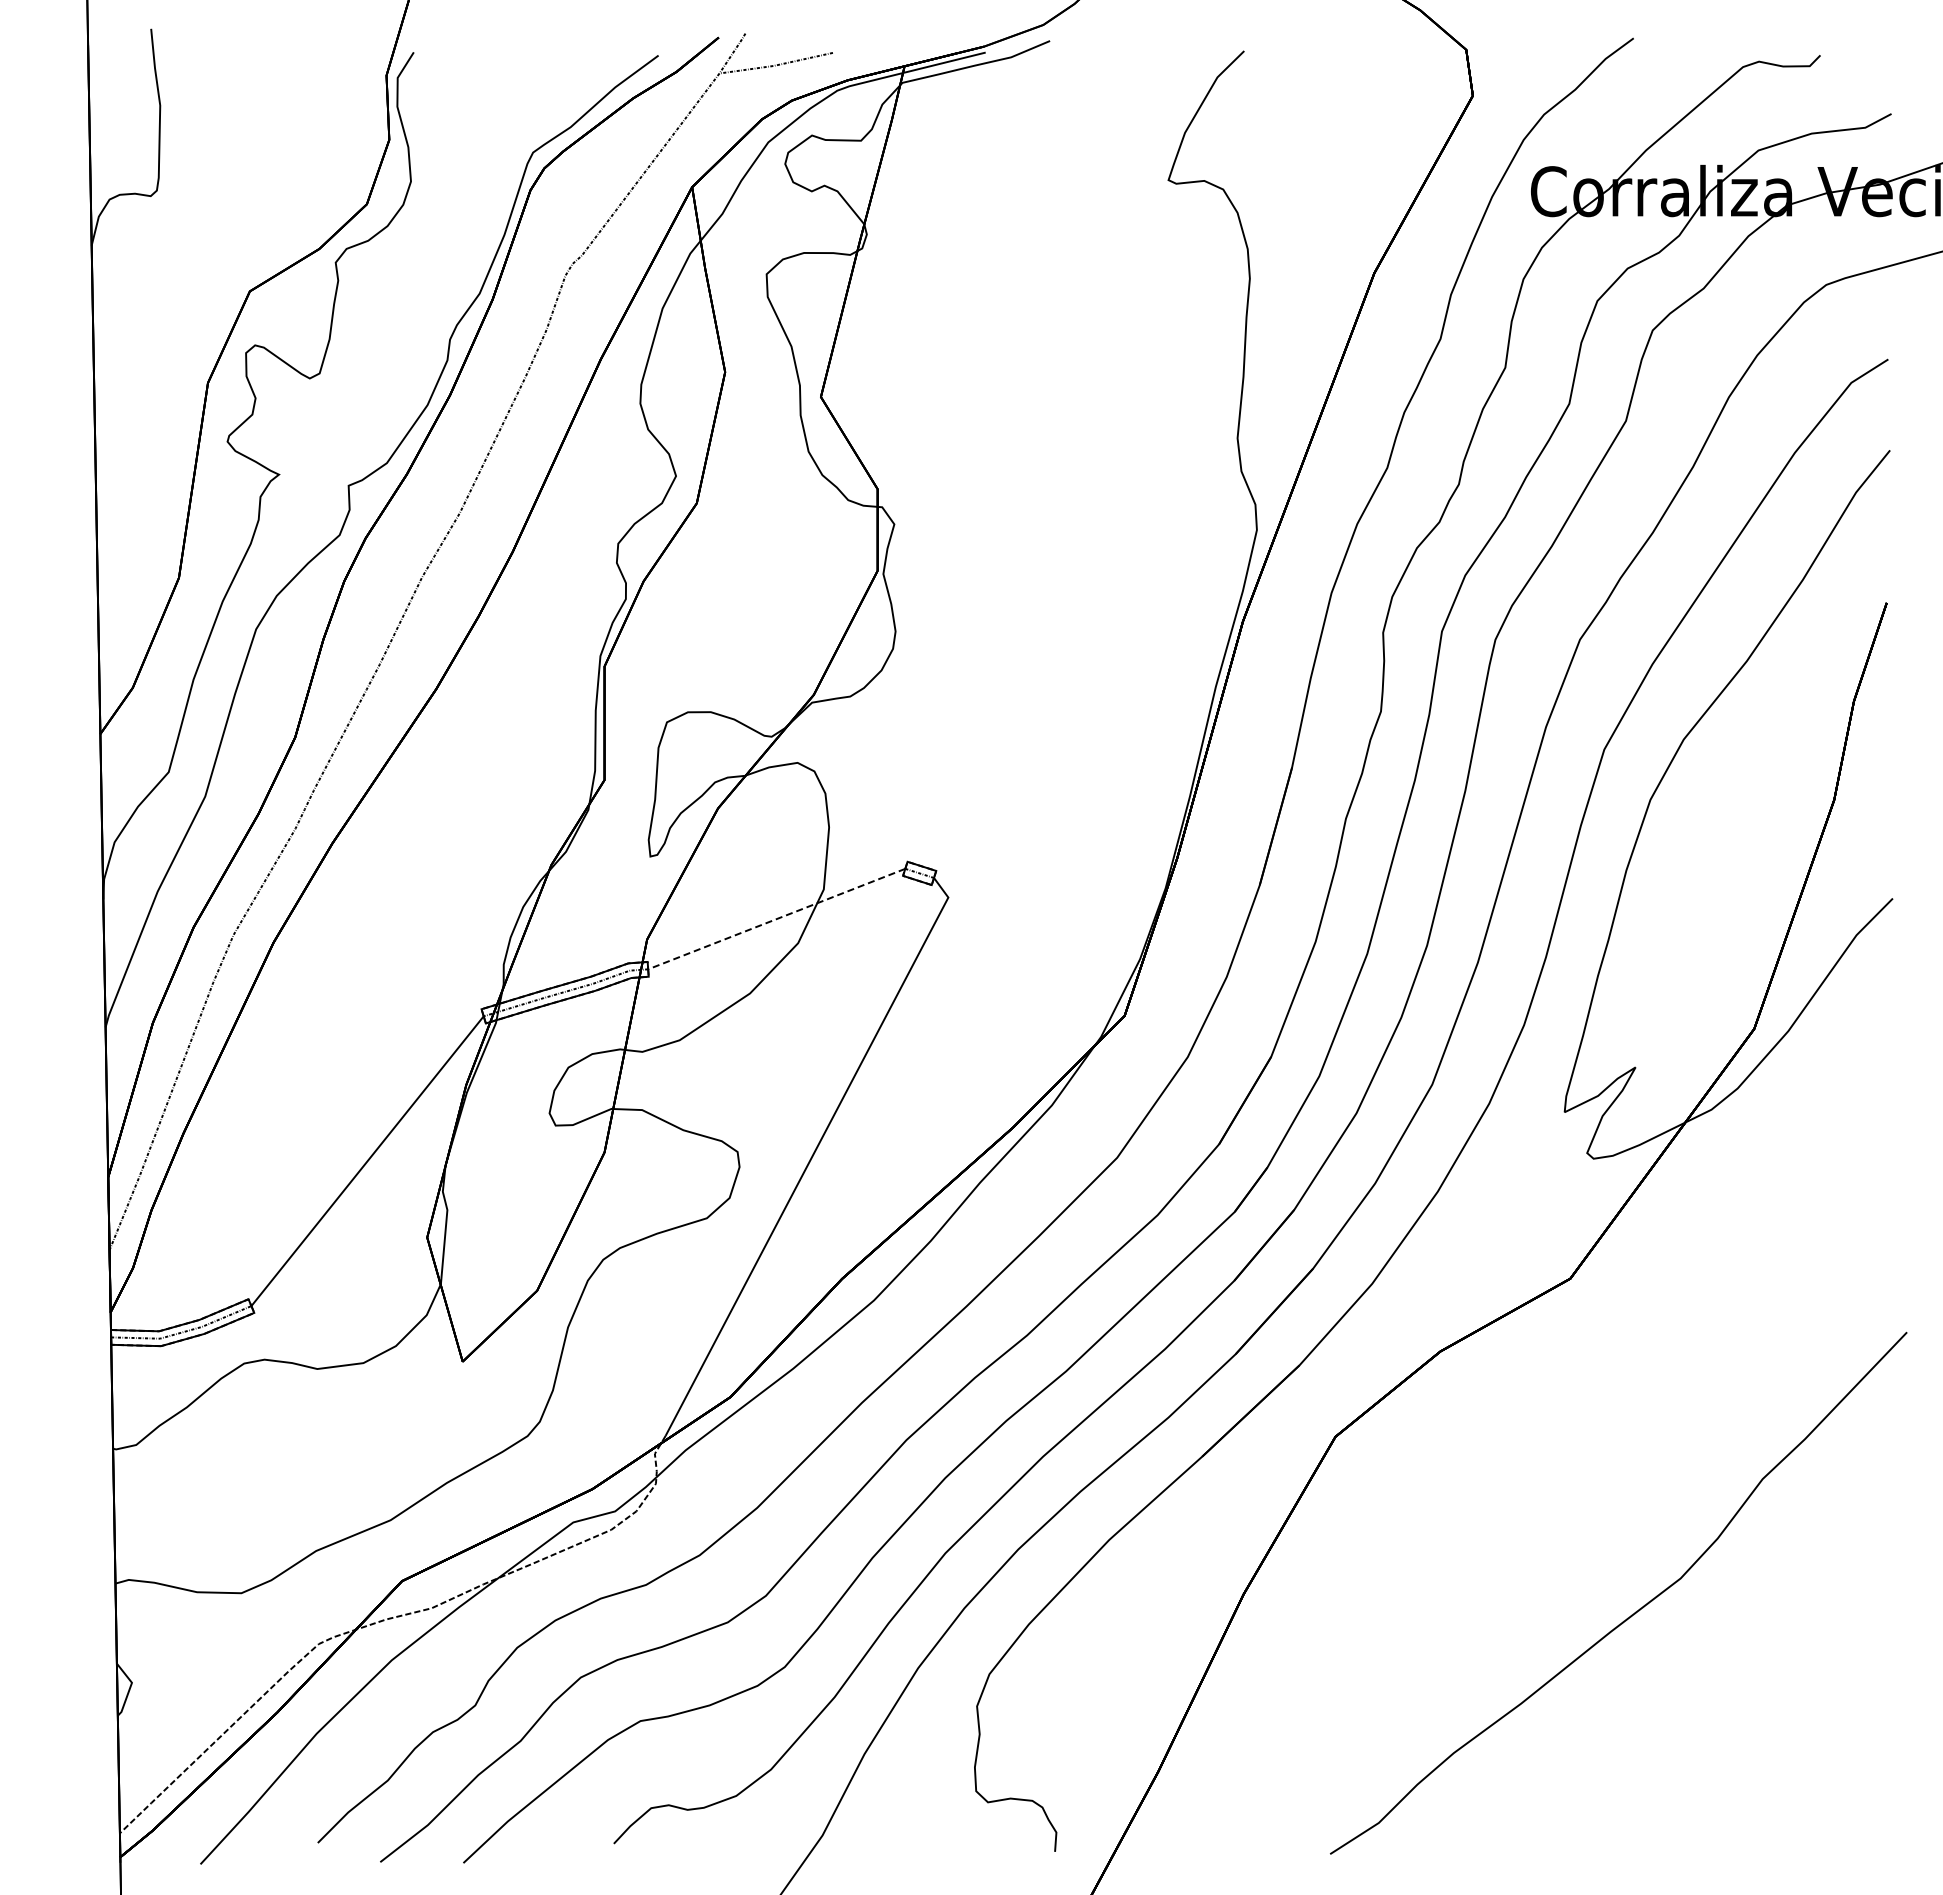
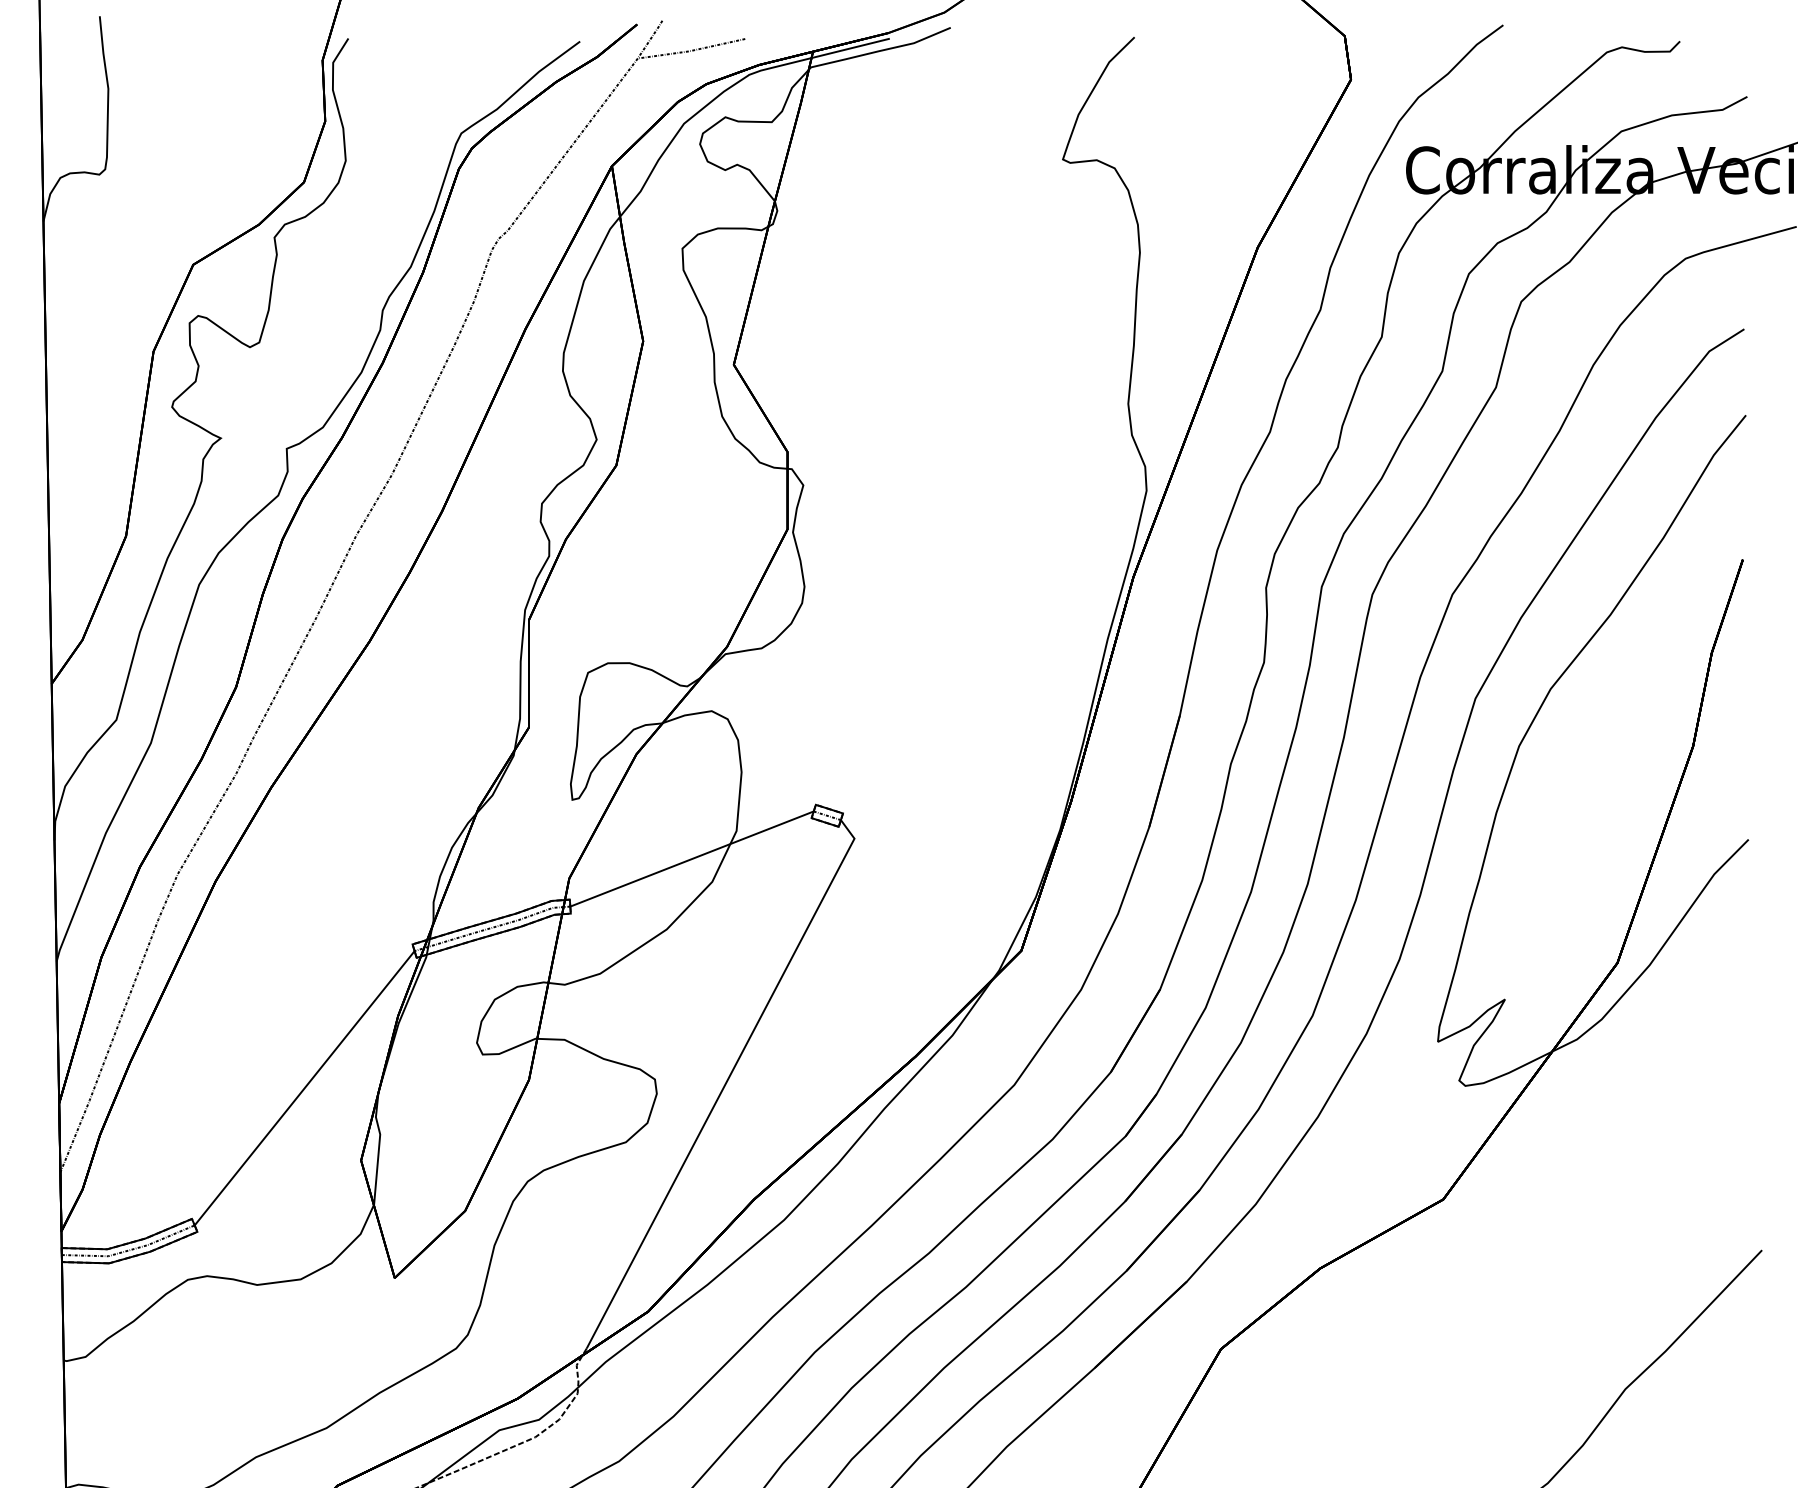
line: (776, 919) -> (691, 859), dashed -> solid

